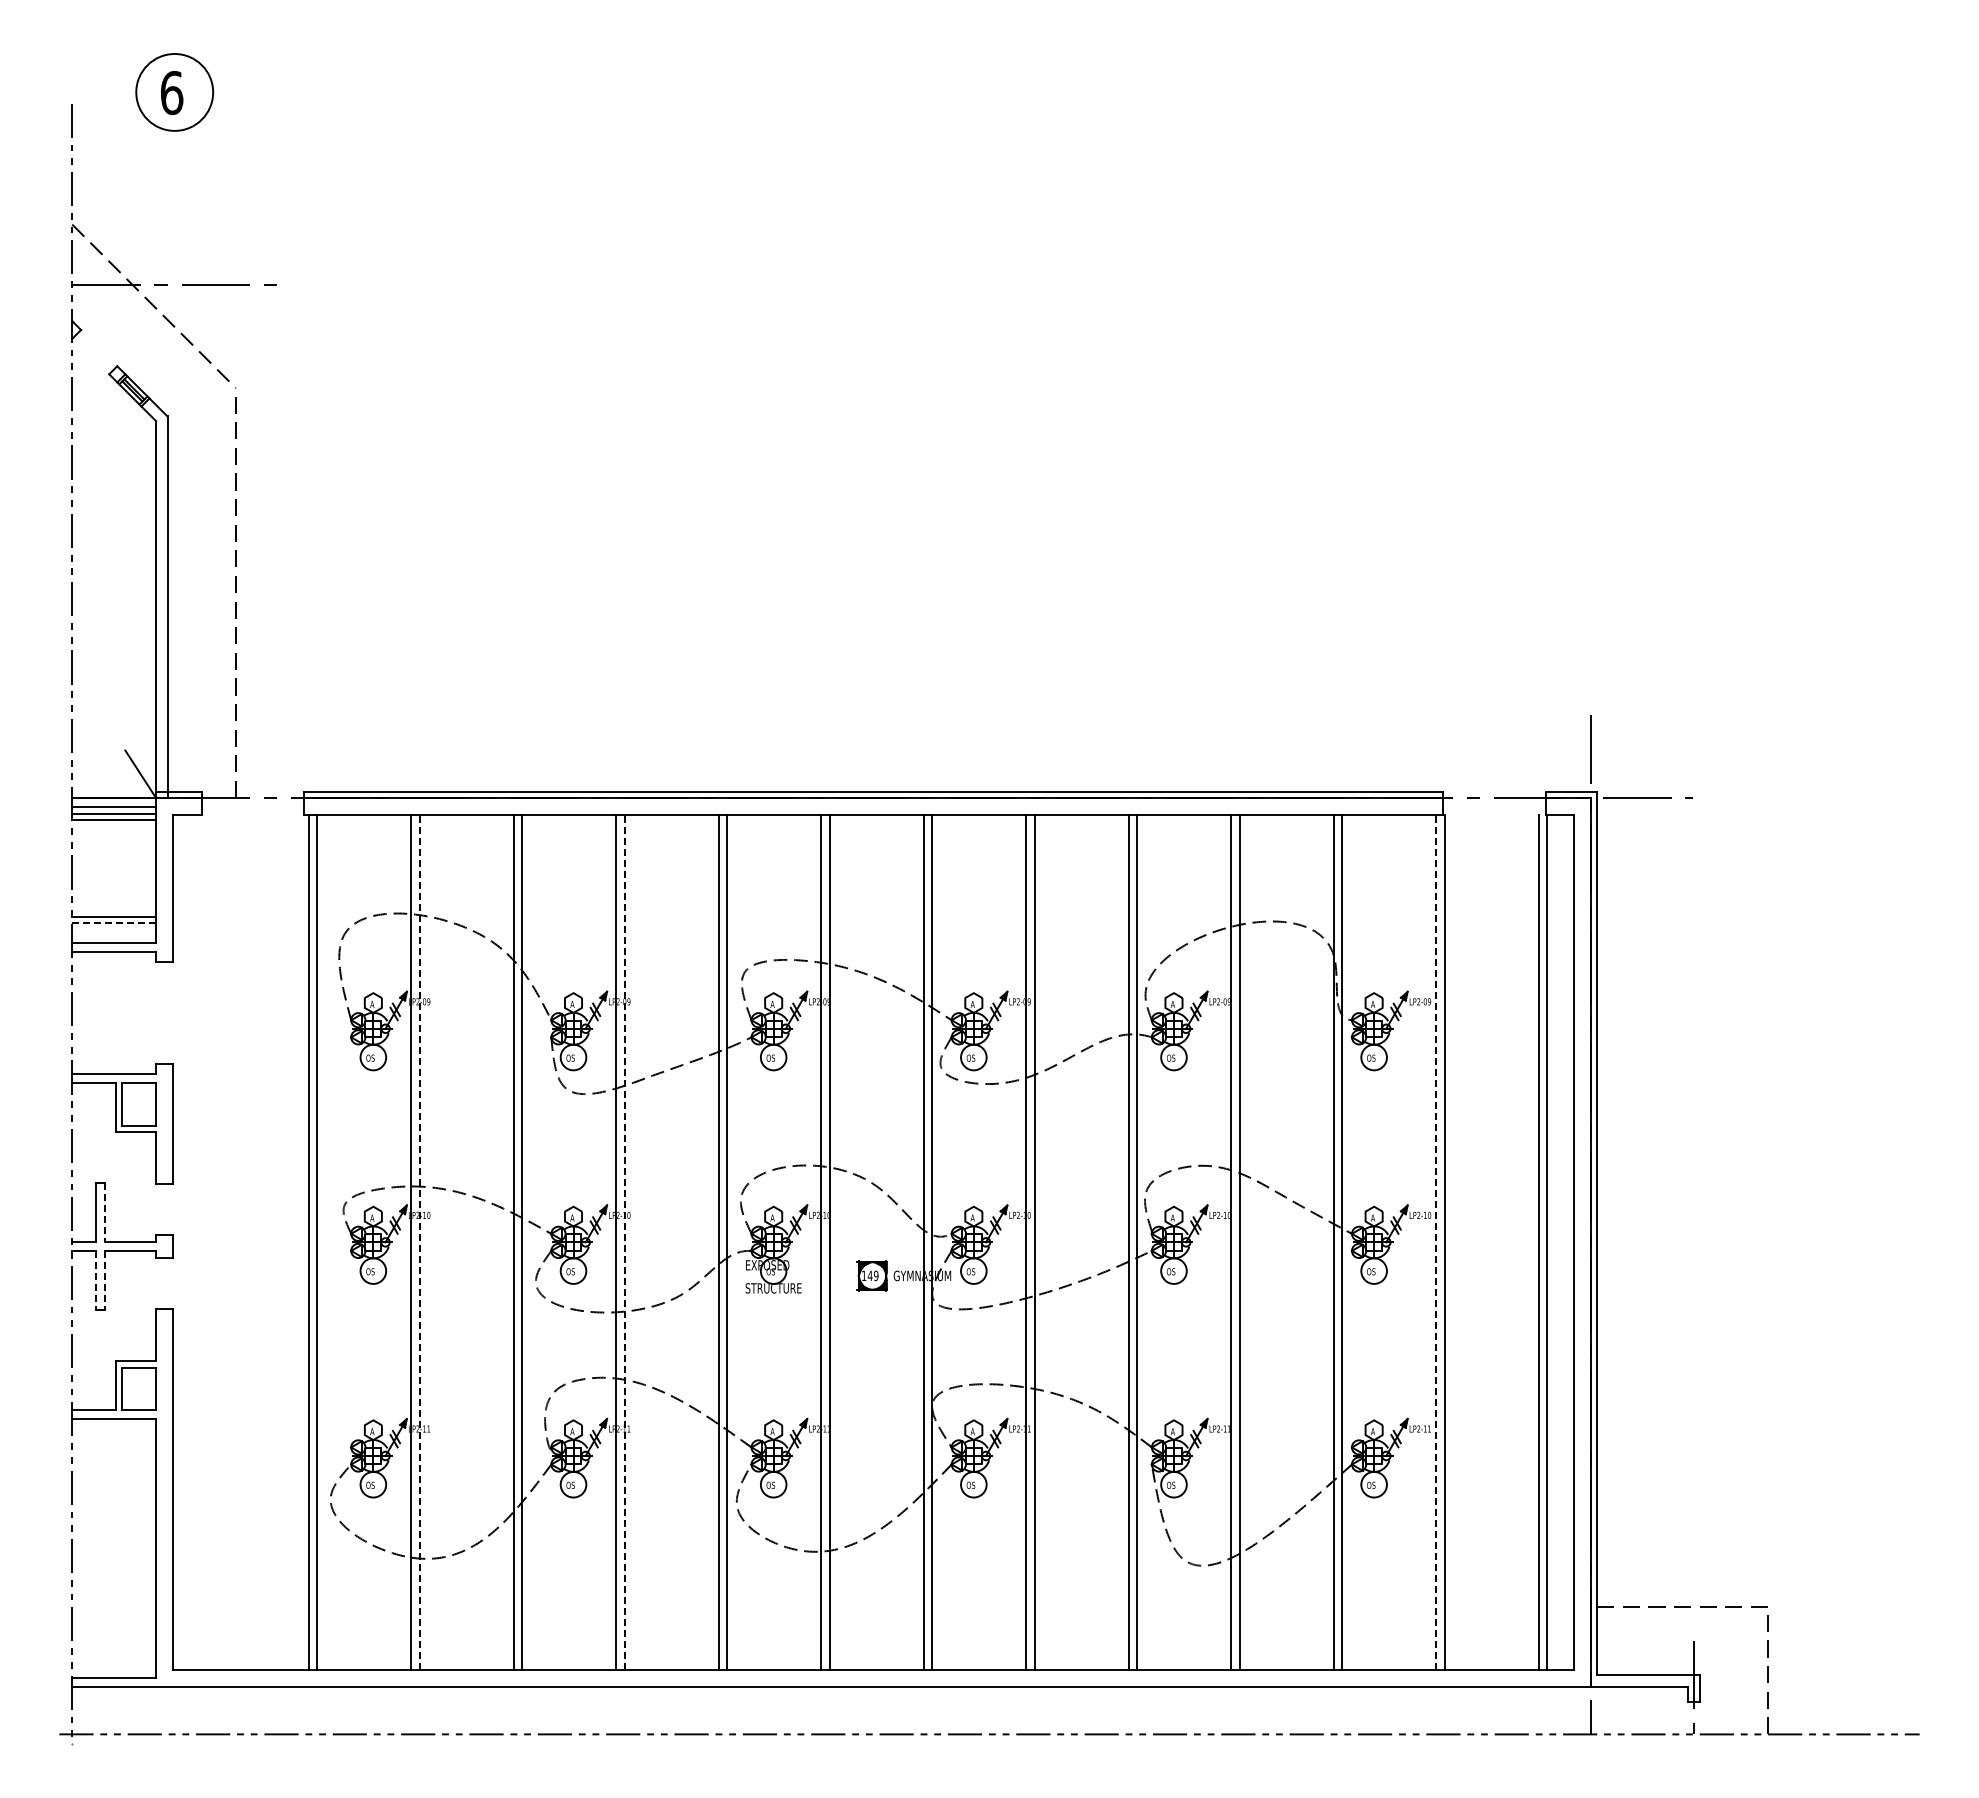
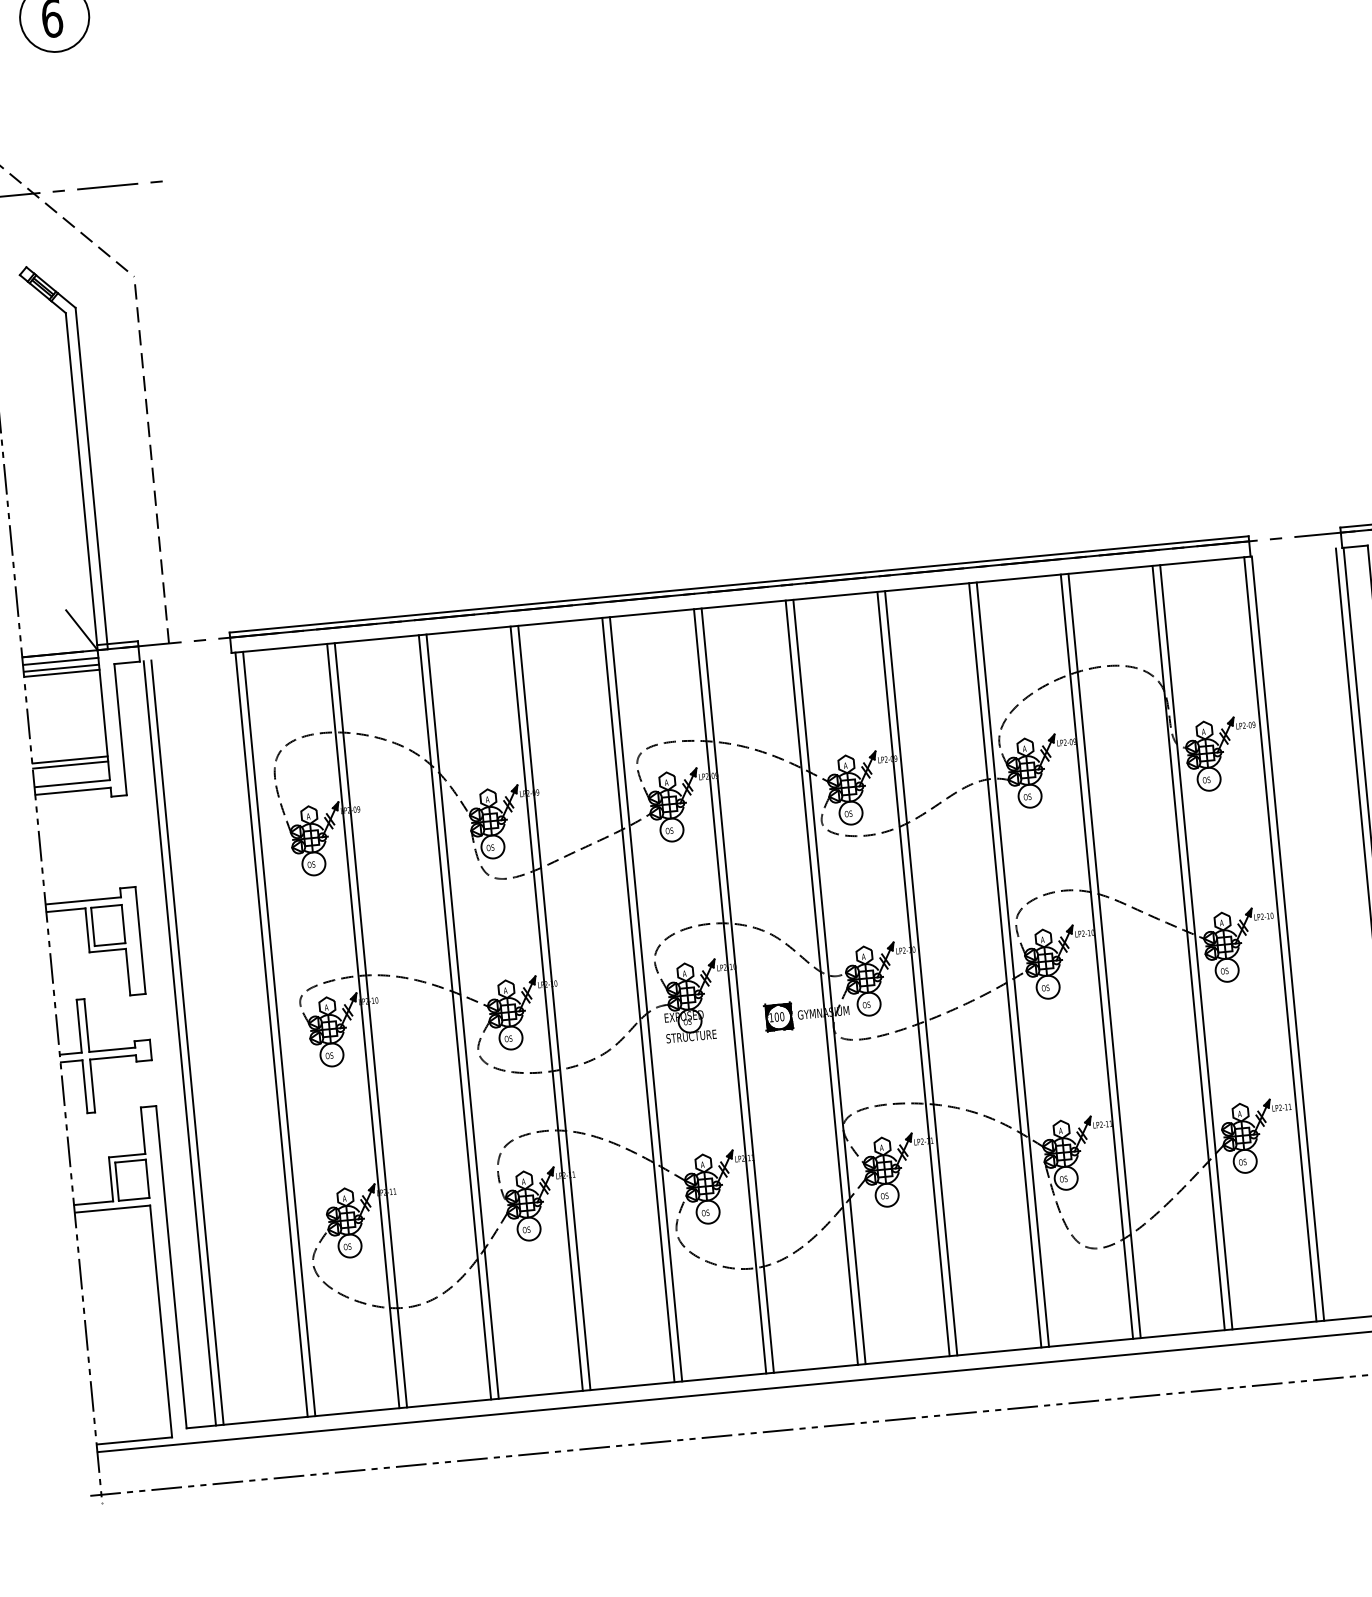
line: (114, 922) -> (70, 764), dashed -> solid
line: (104, 1212) -> (86, 1025), dashed -> solid
line: (419, 1241) -> (370, 1024), dashed -> solid
line: (624, 1241) -> (554, 1007), dashed -> solid
line: (1436, 1241) -> (1280, 938), dashed -> solid
line: (206, 1242) -> (180, 1043), added
line: (214, 1242) -> (187, 1042), added
text: (872, 1275) -> (778, 1016), 149 -> 100
line: (96, 1280) -> (85, 1086), dashed -> solid
line: (104, 1280) -> (92, 1086), dashed -> solid

